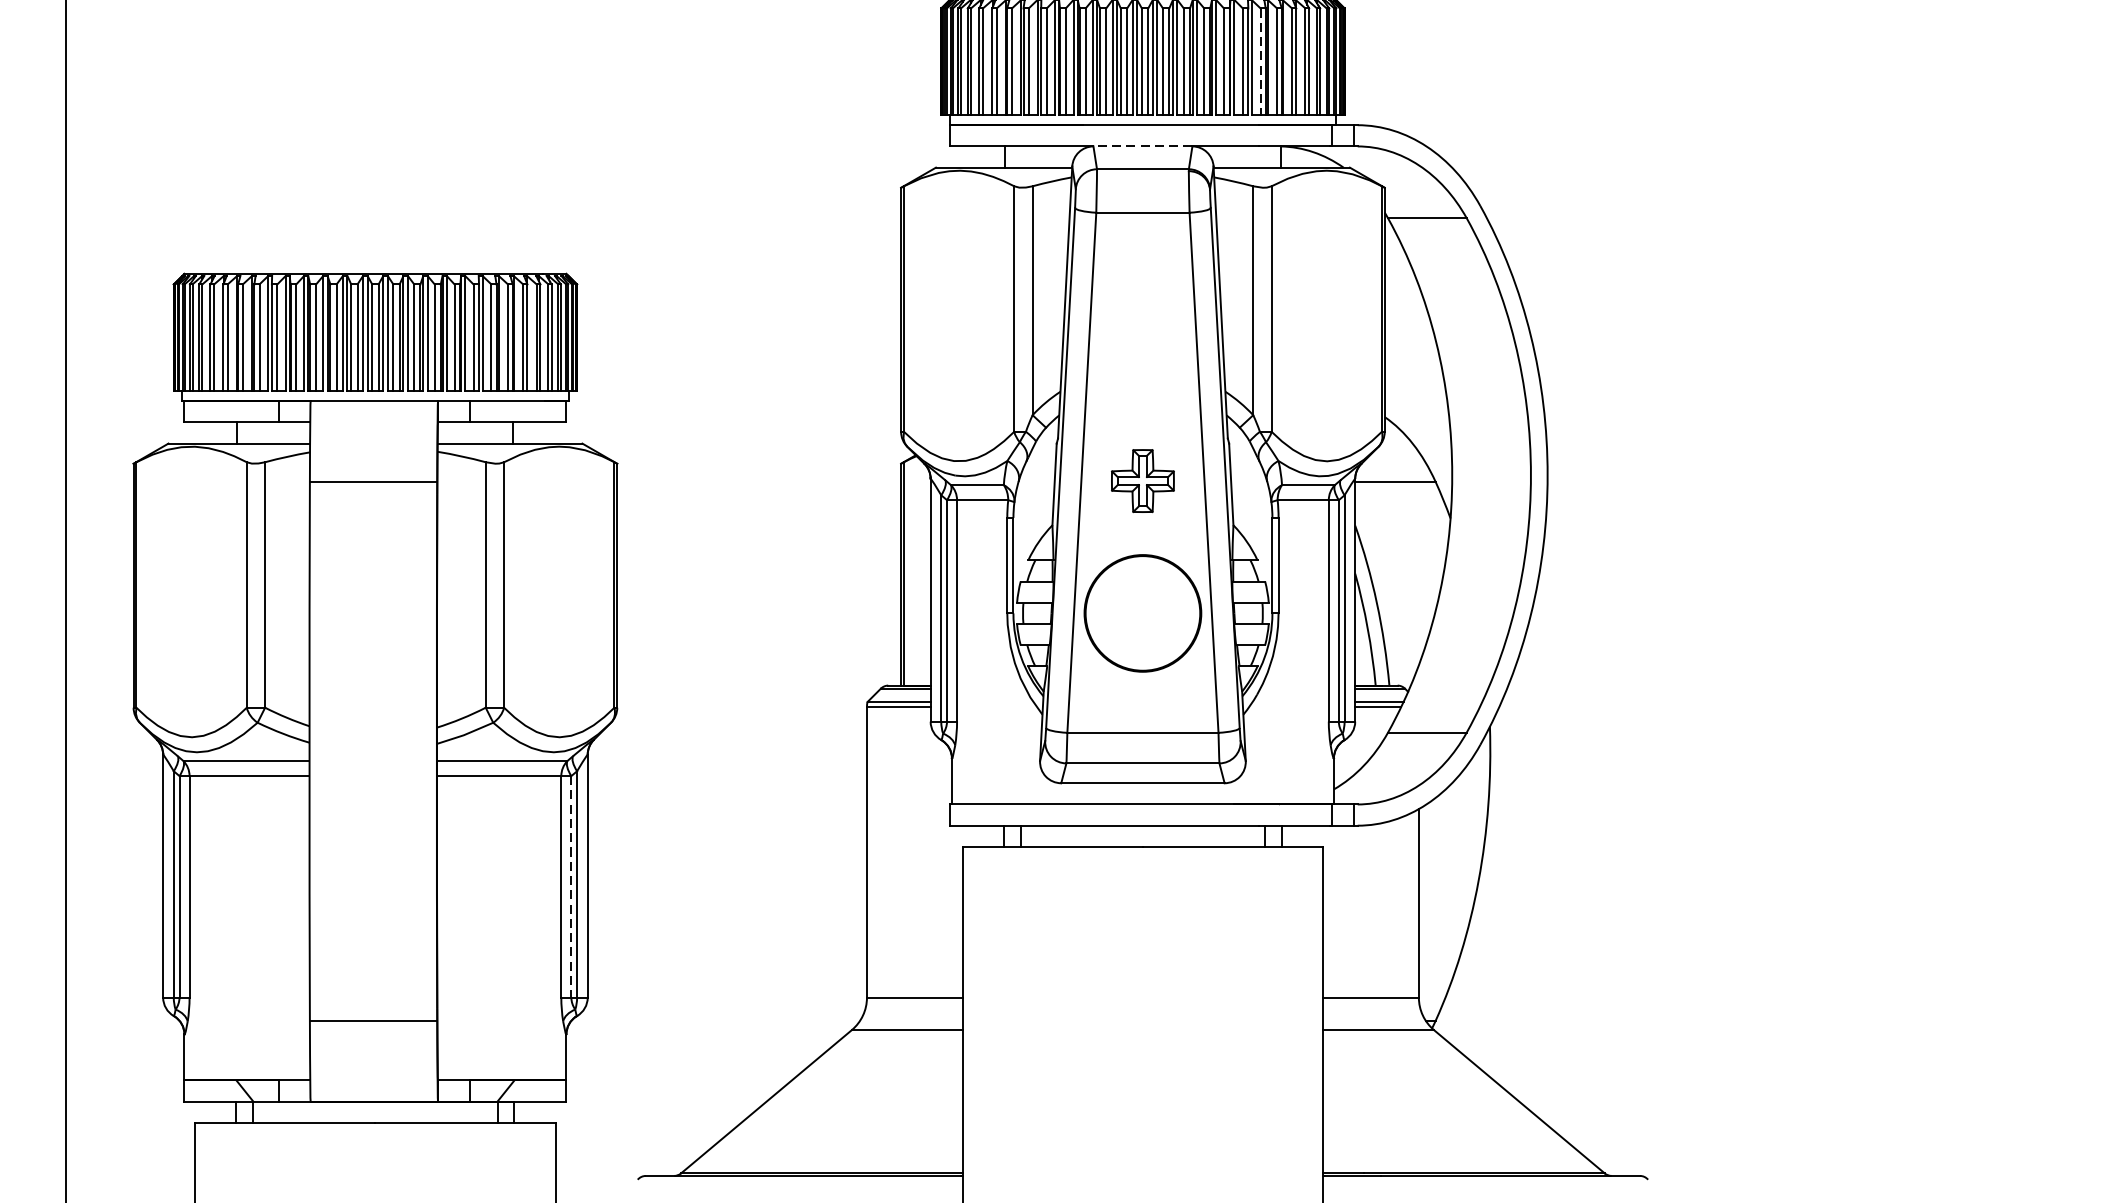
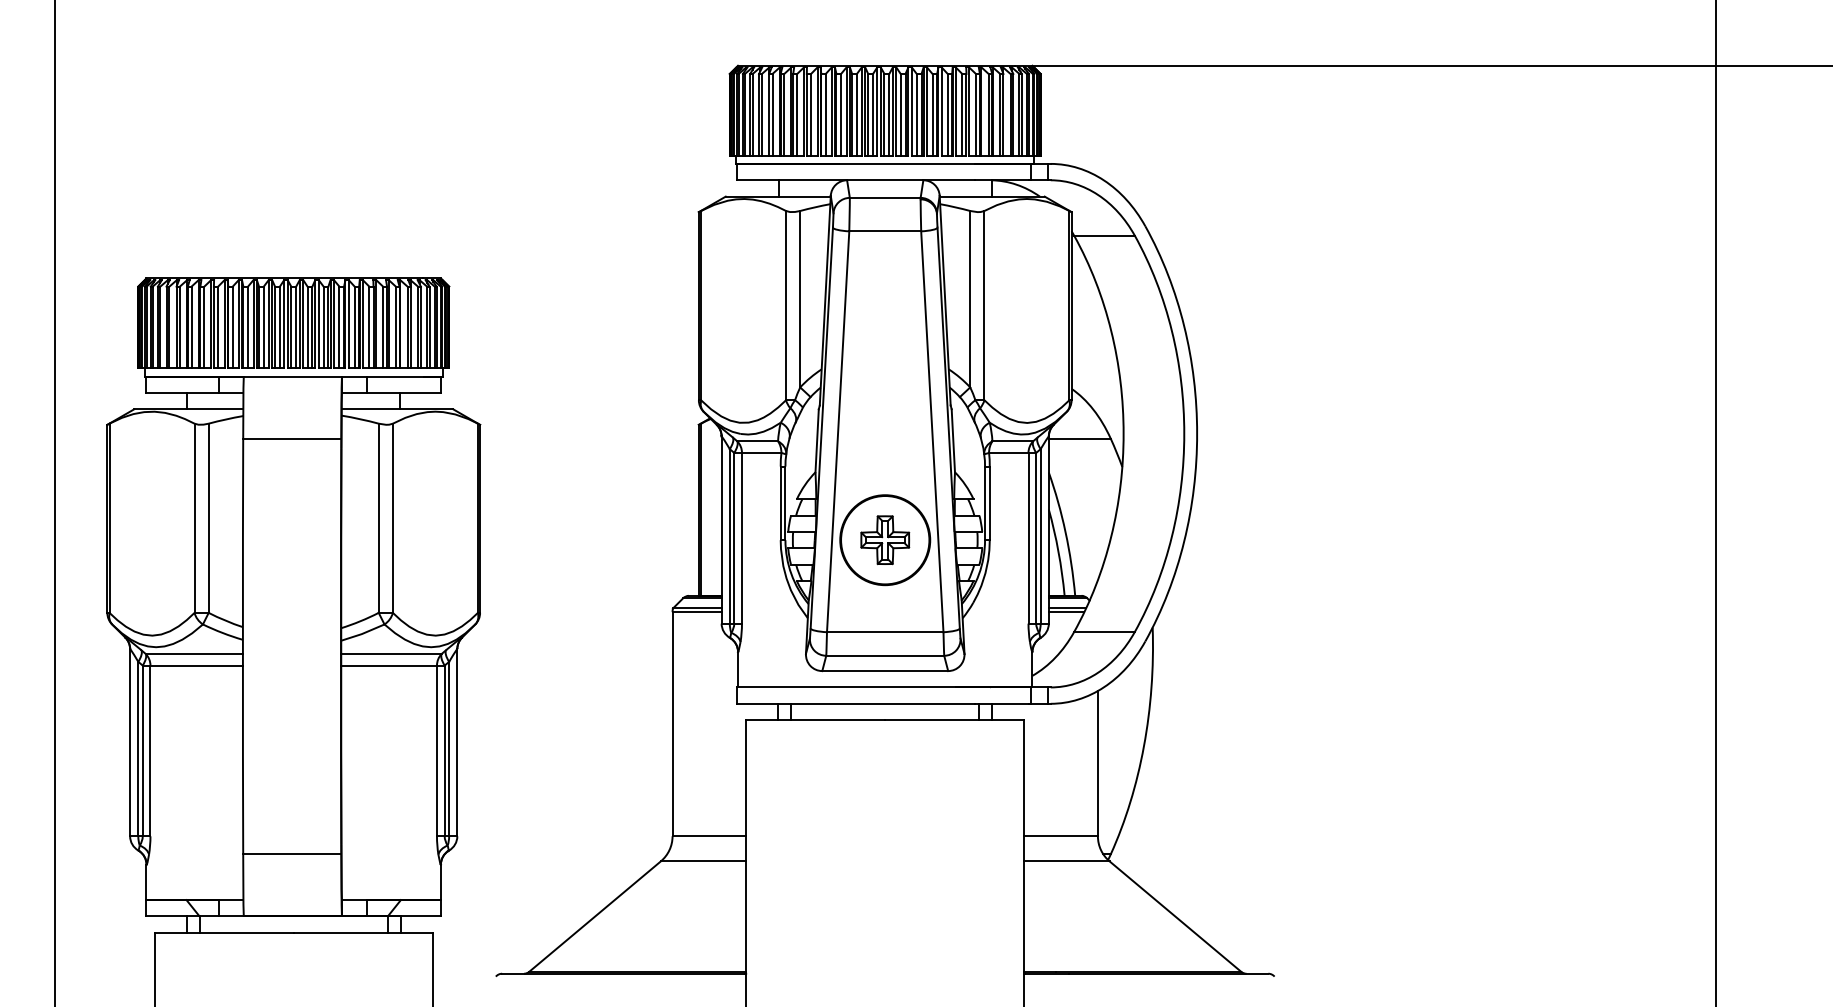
line: (1260, 61) -> (975, 114), dashed -> solid
line: (1141, 146) -> (884, 180), dashed -> solid
part: (1143, 481) -> (885, 540), moved
line: (571, 887) -> (444, 751), dashed -> solid

